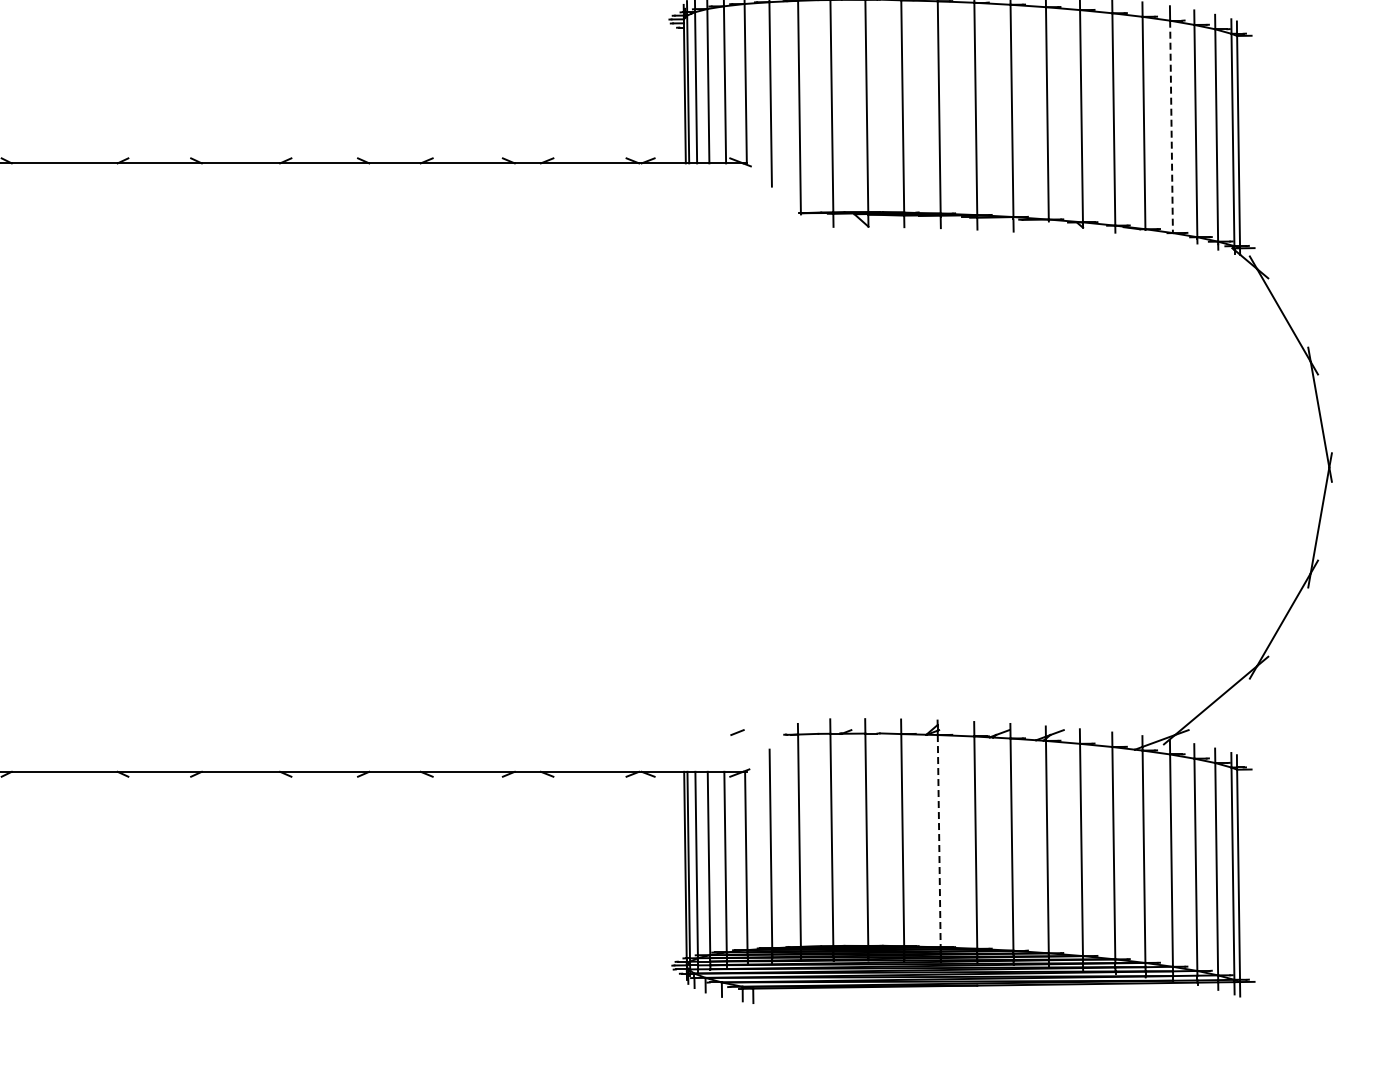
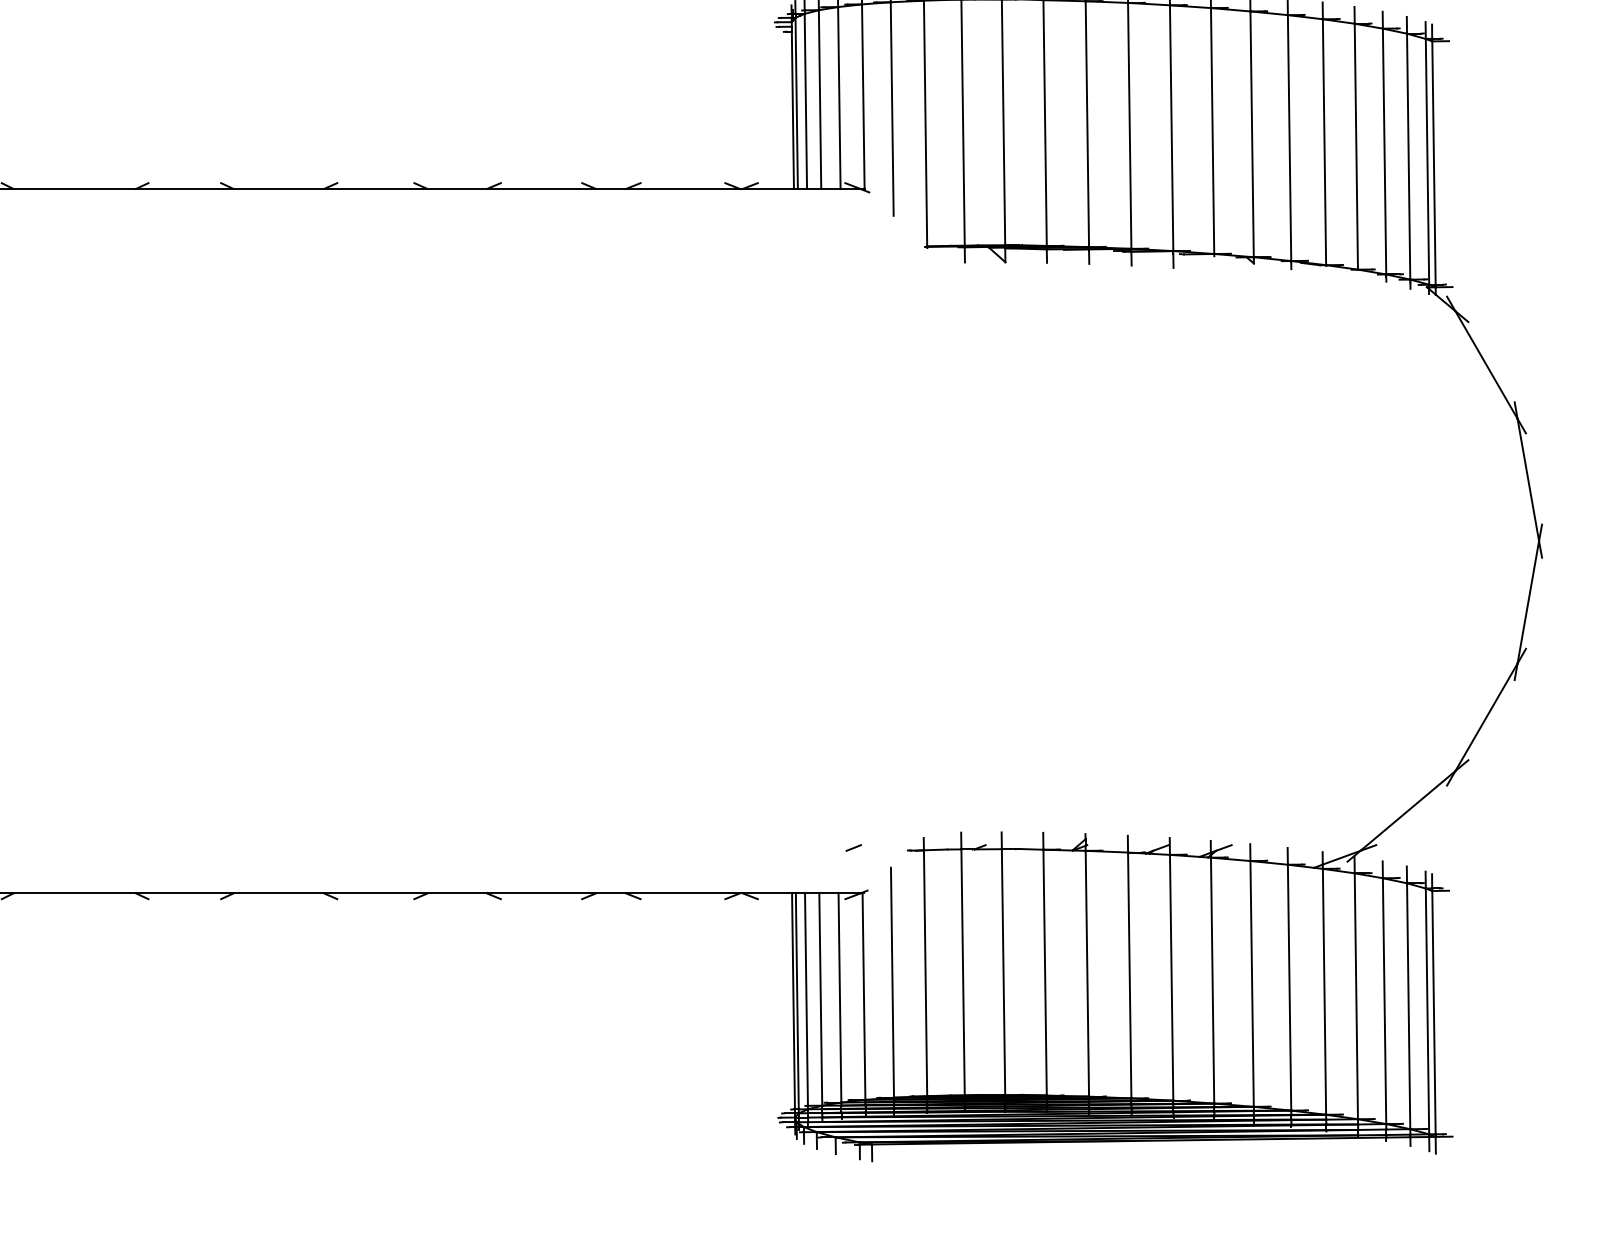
line: (1171, 127) -> (1356, 147), dashed -> solid
line: (939, 841) -> (1087, 974), dashed -> solid

